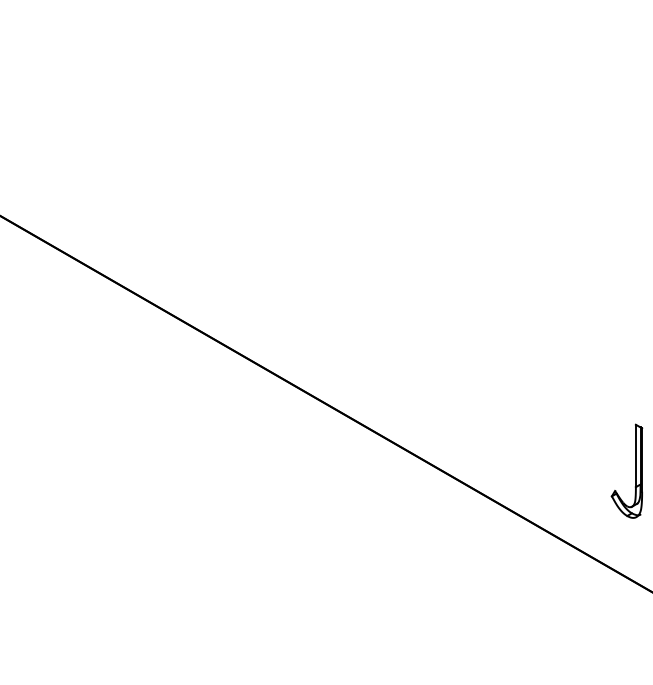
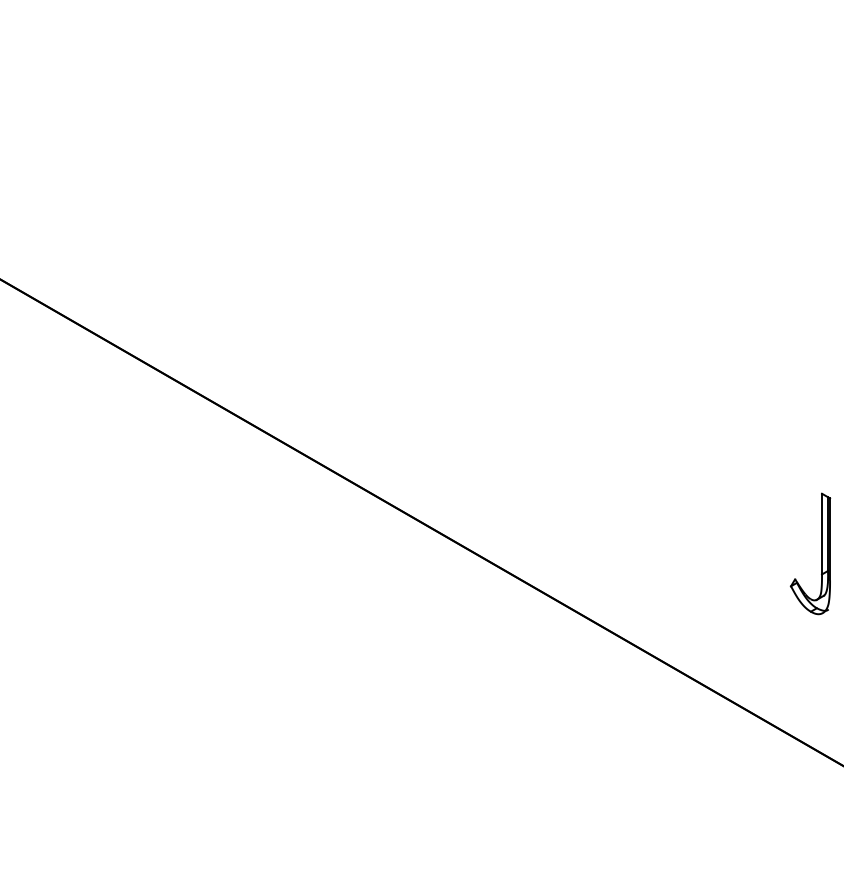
part: (635, 470) -> (821, 552), moved

